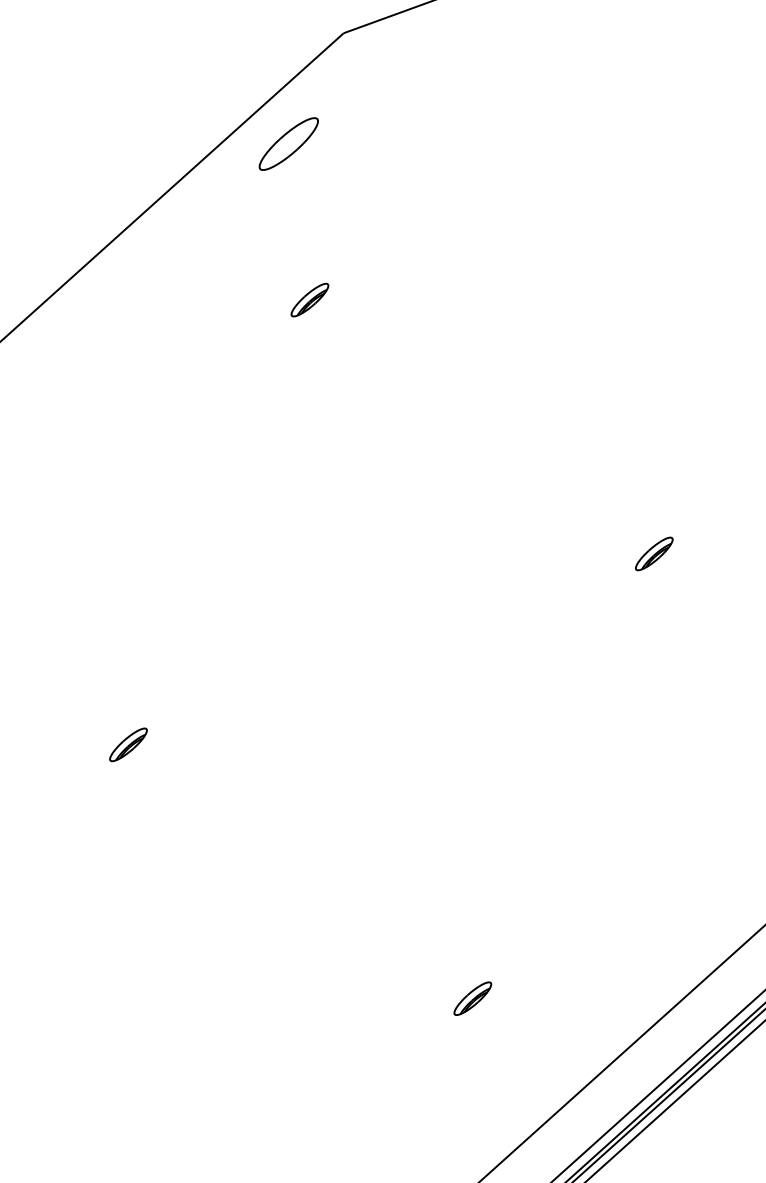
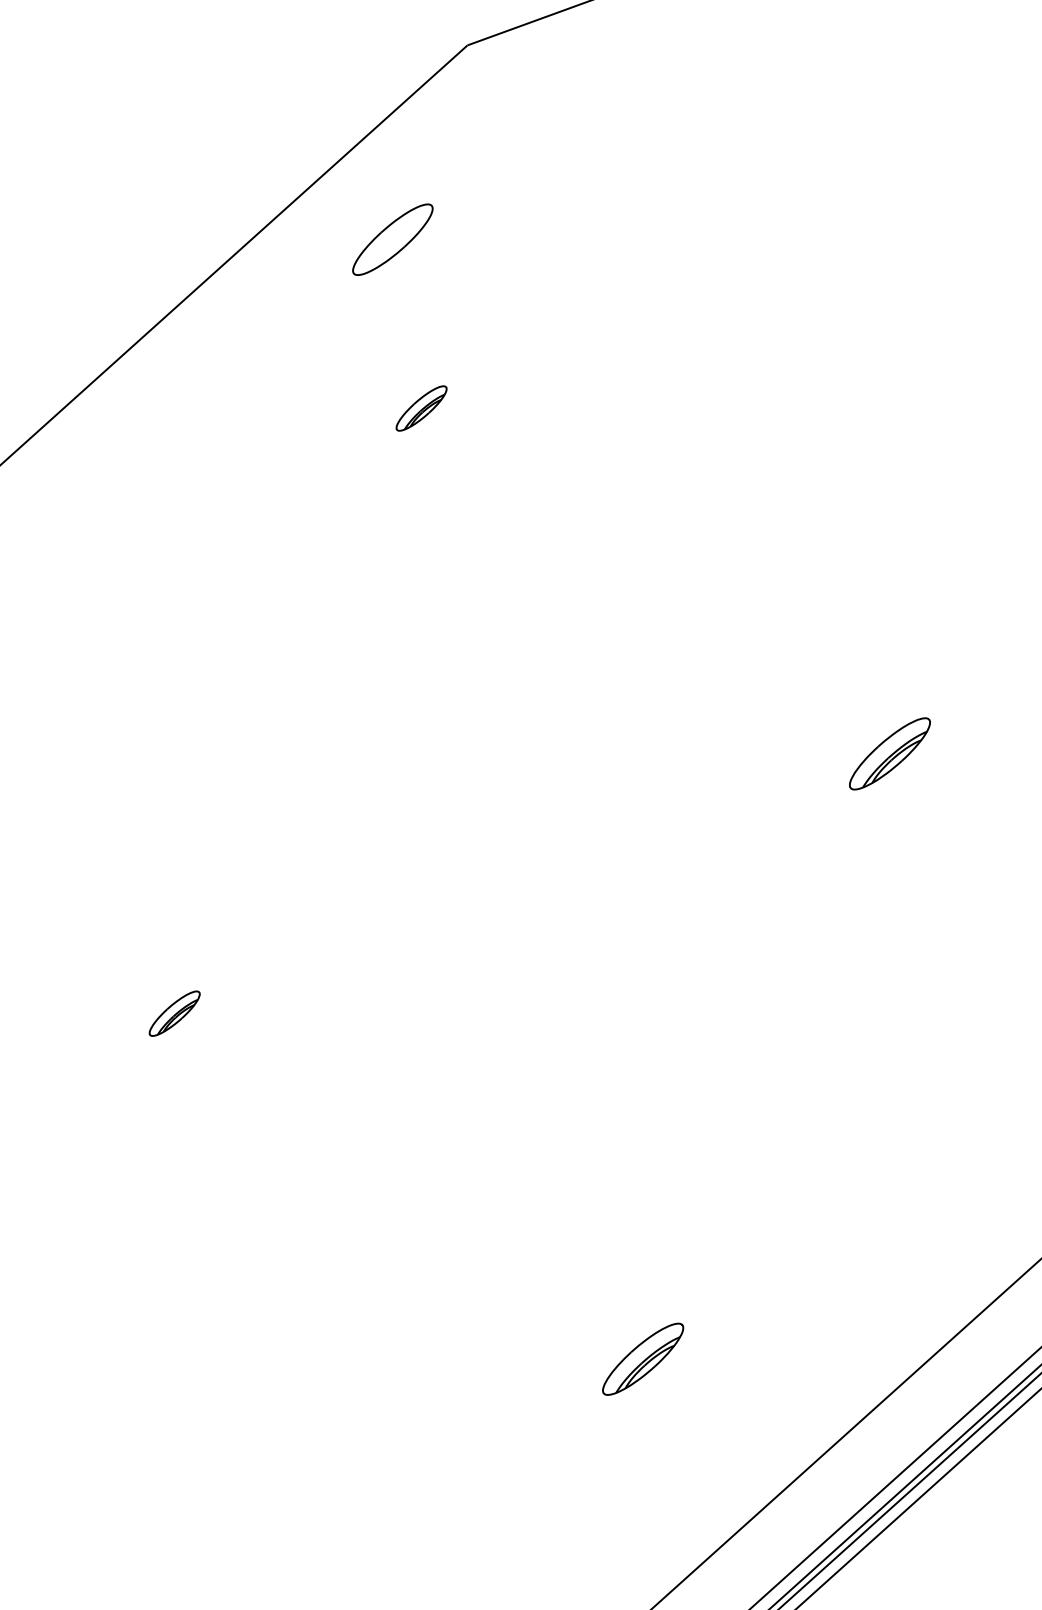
part: (288, 143) -> (392, 238), moved
part: (654, 553) -> (890, 753), size x1.6
part: (472, 998) -> (642, 1358), size x1.6

